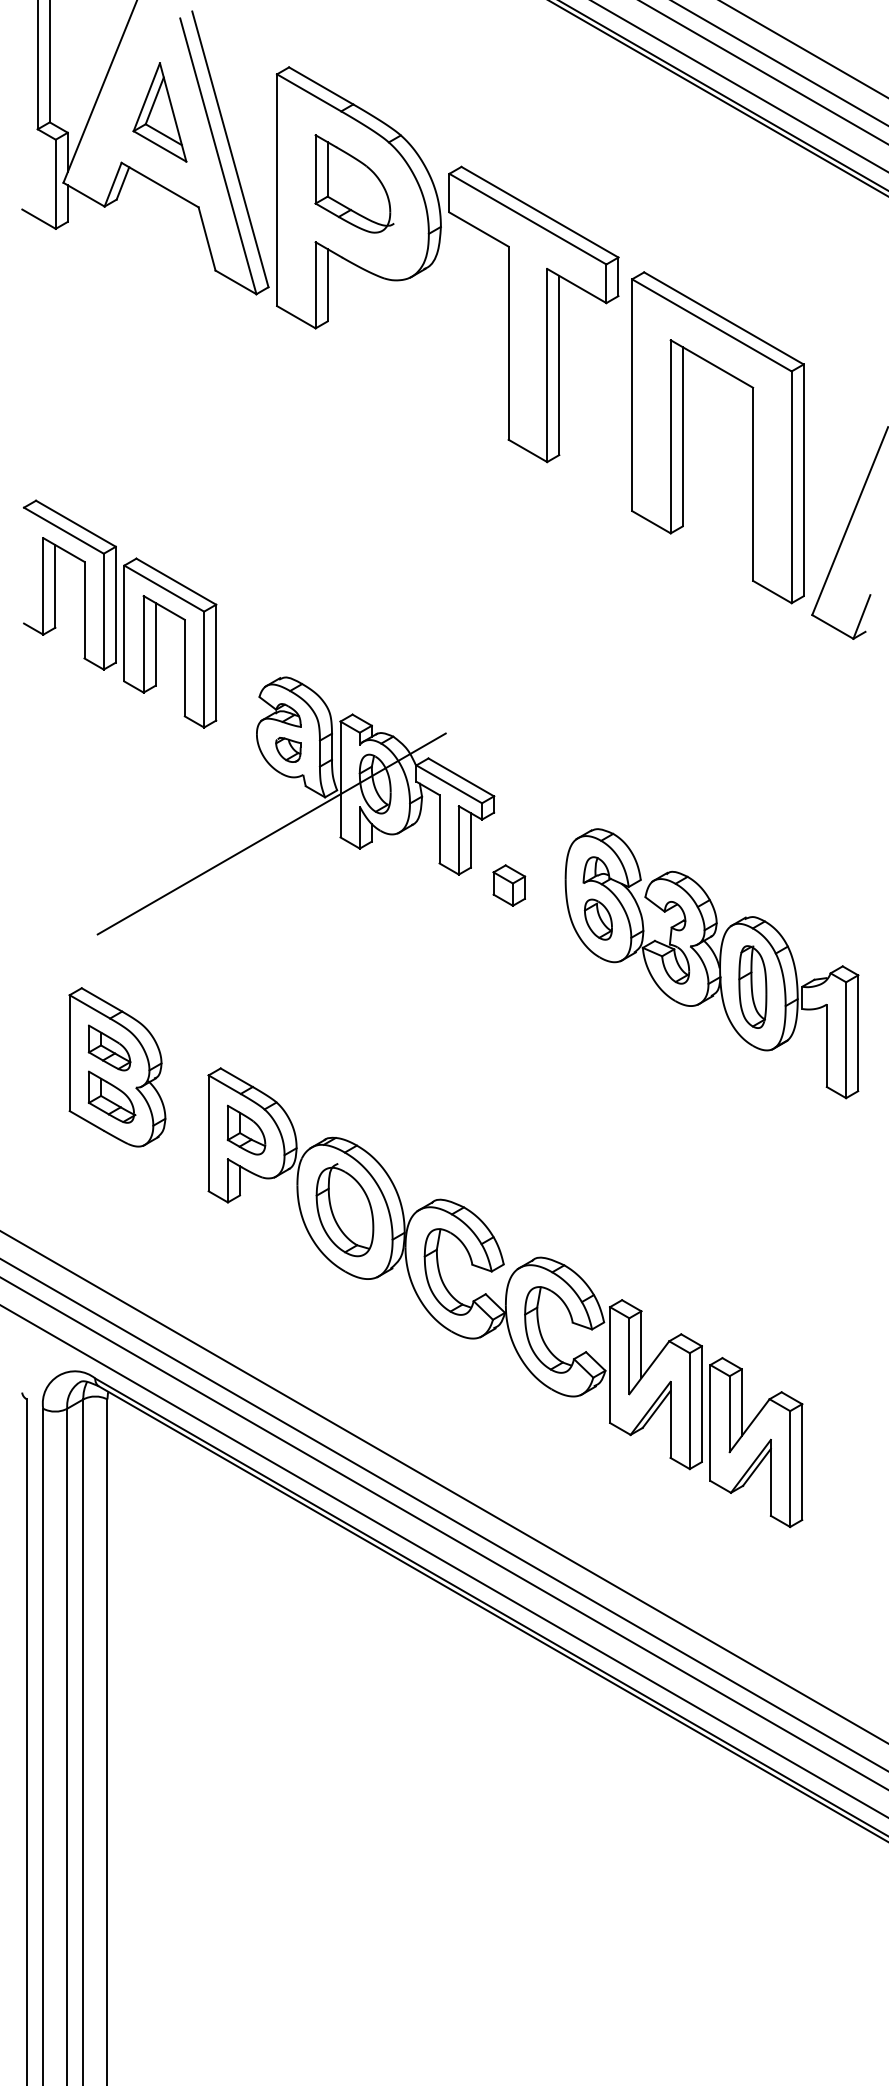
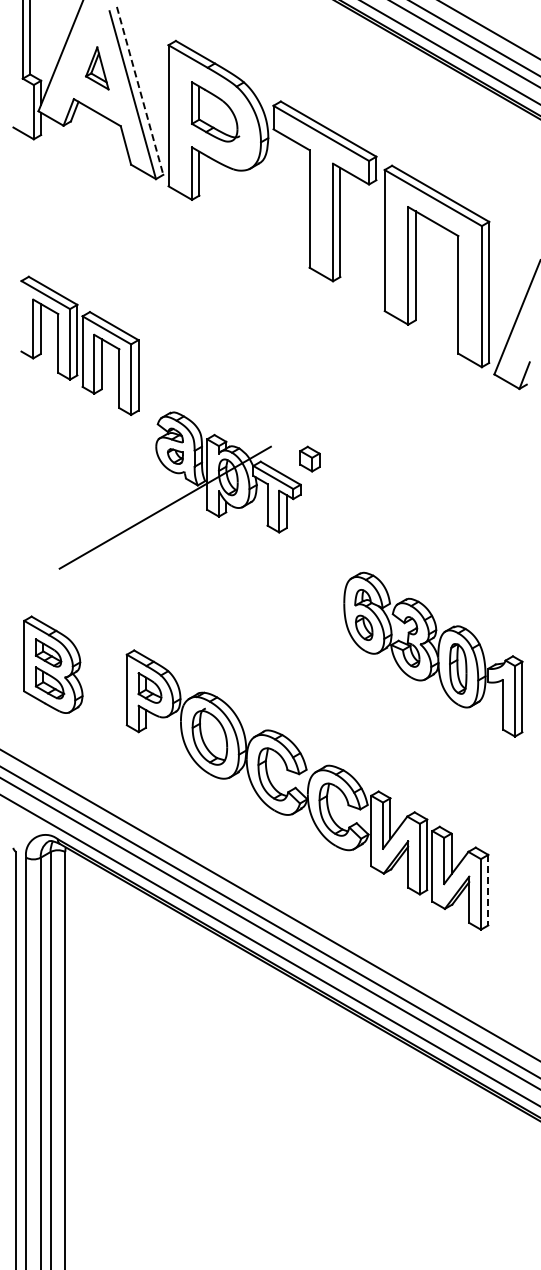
part: (160, 112) -> (97, 68), size x0.7
line: (230, 150) -> (140, 91), solid -> dashed
part: (119, 613) -> (79, 345), moved
part: (508, 884) -> (309, 458), moved
part: (712, 963) -> (433, 654), moved
part: (117, 1066) -> (53, 664), moved
line: (802, 1462) -> (488, 890), solid -> dashed

